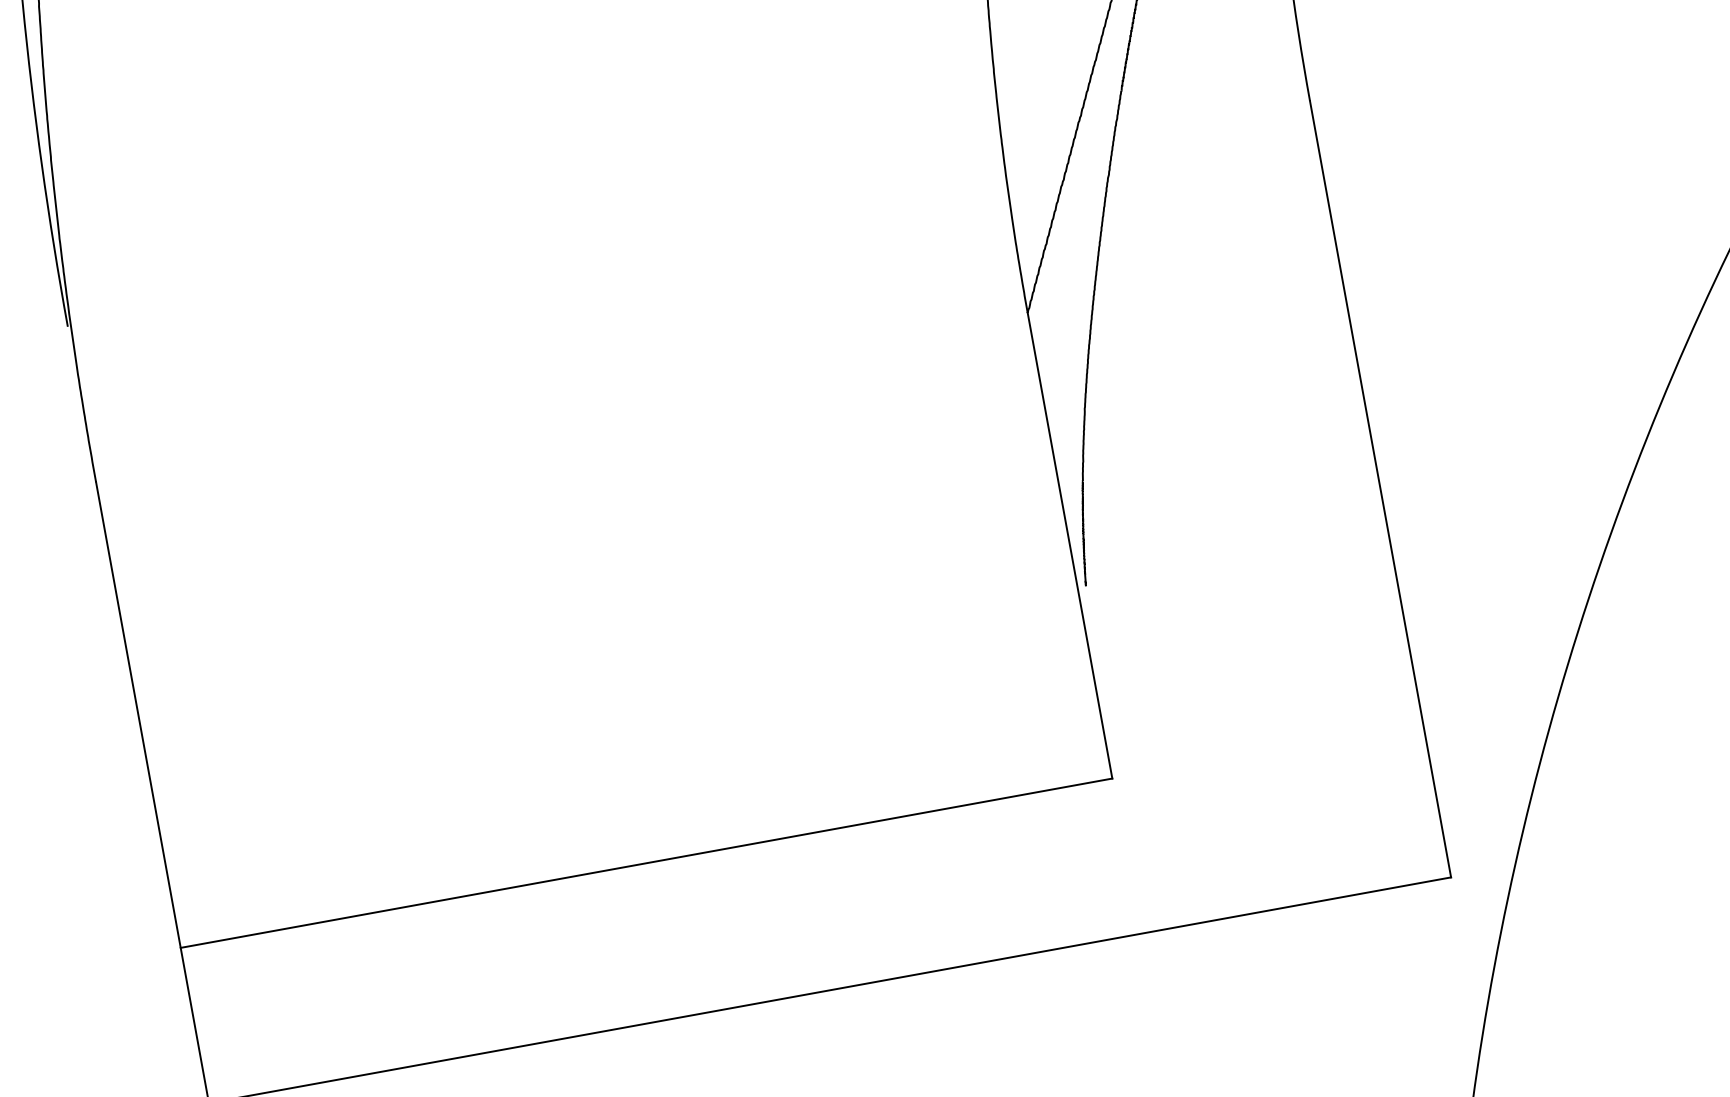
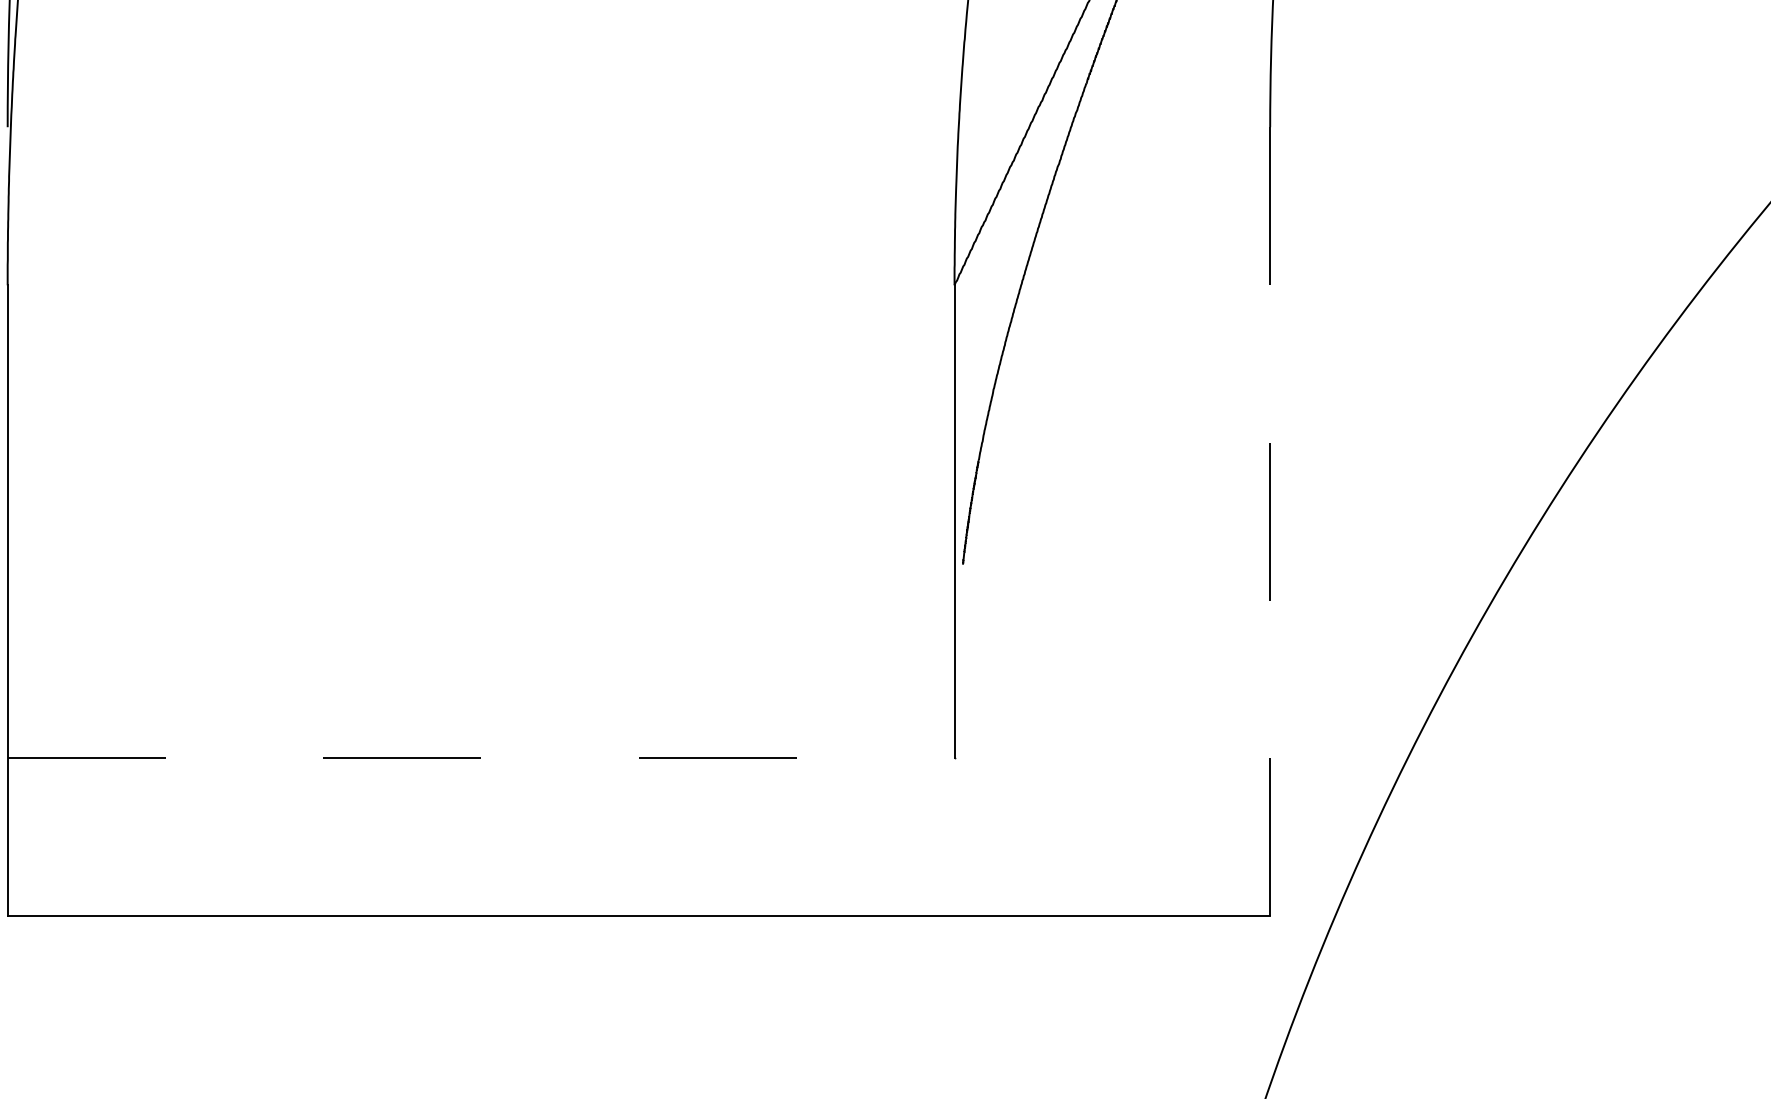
line: (1380, 488) -> (1270, 521), solid -> dashed
line: (646, 863) -> (481, 758), solid -> dashed

